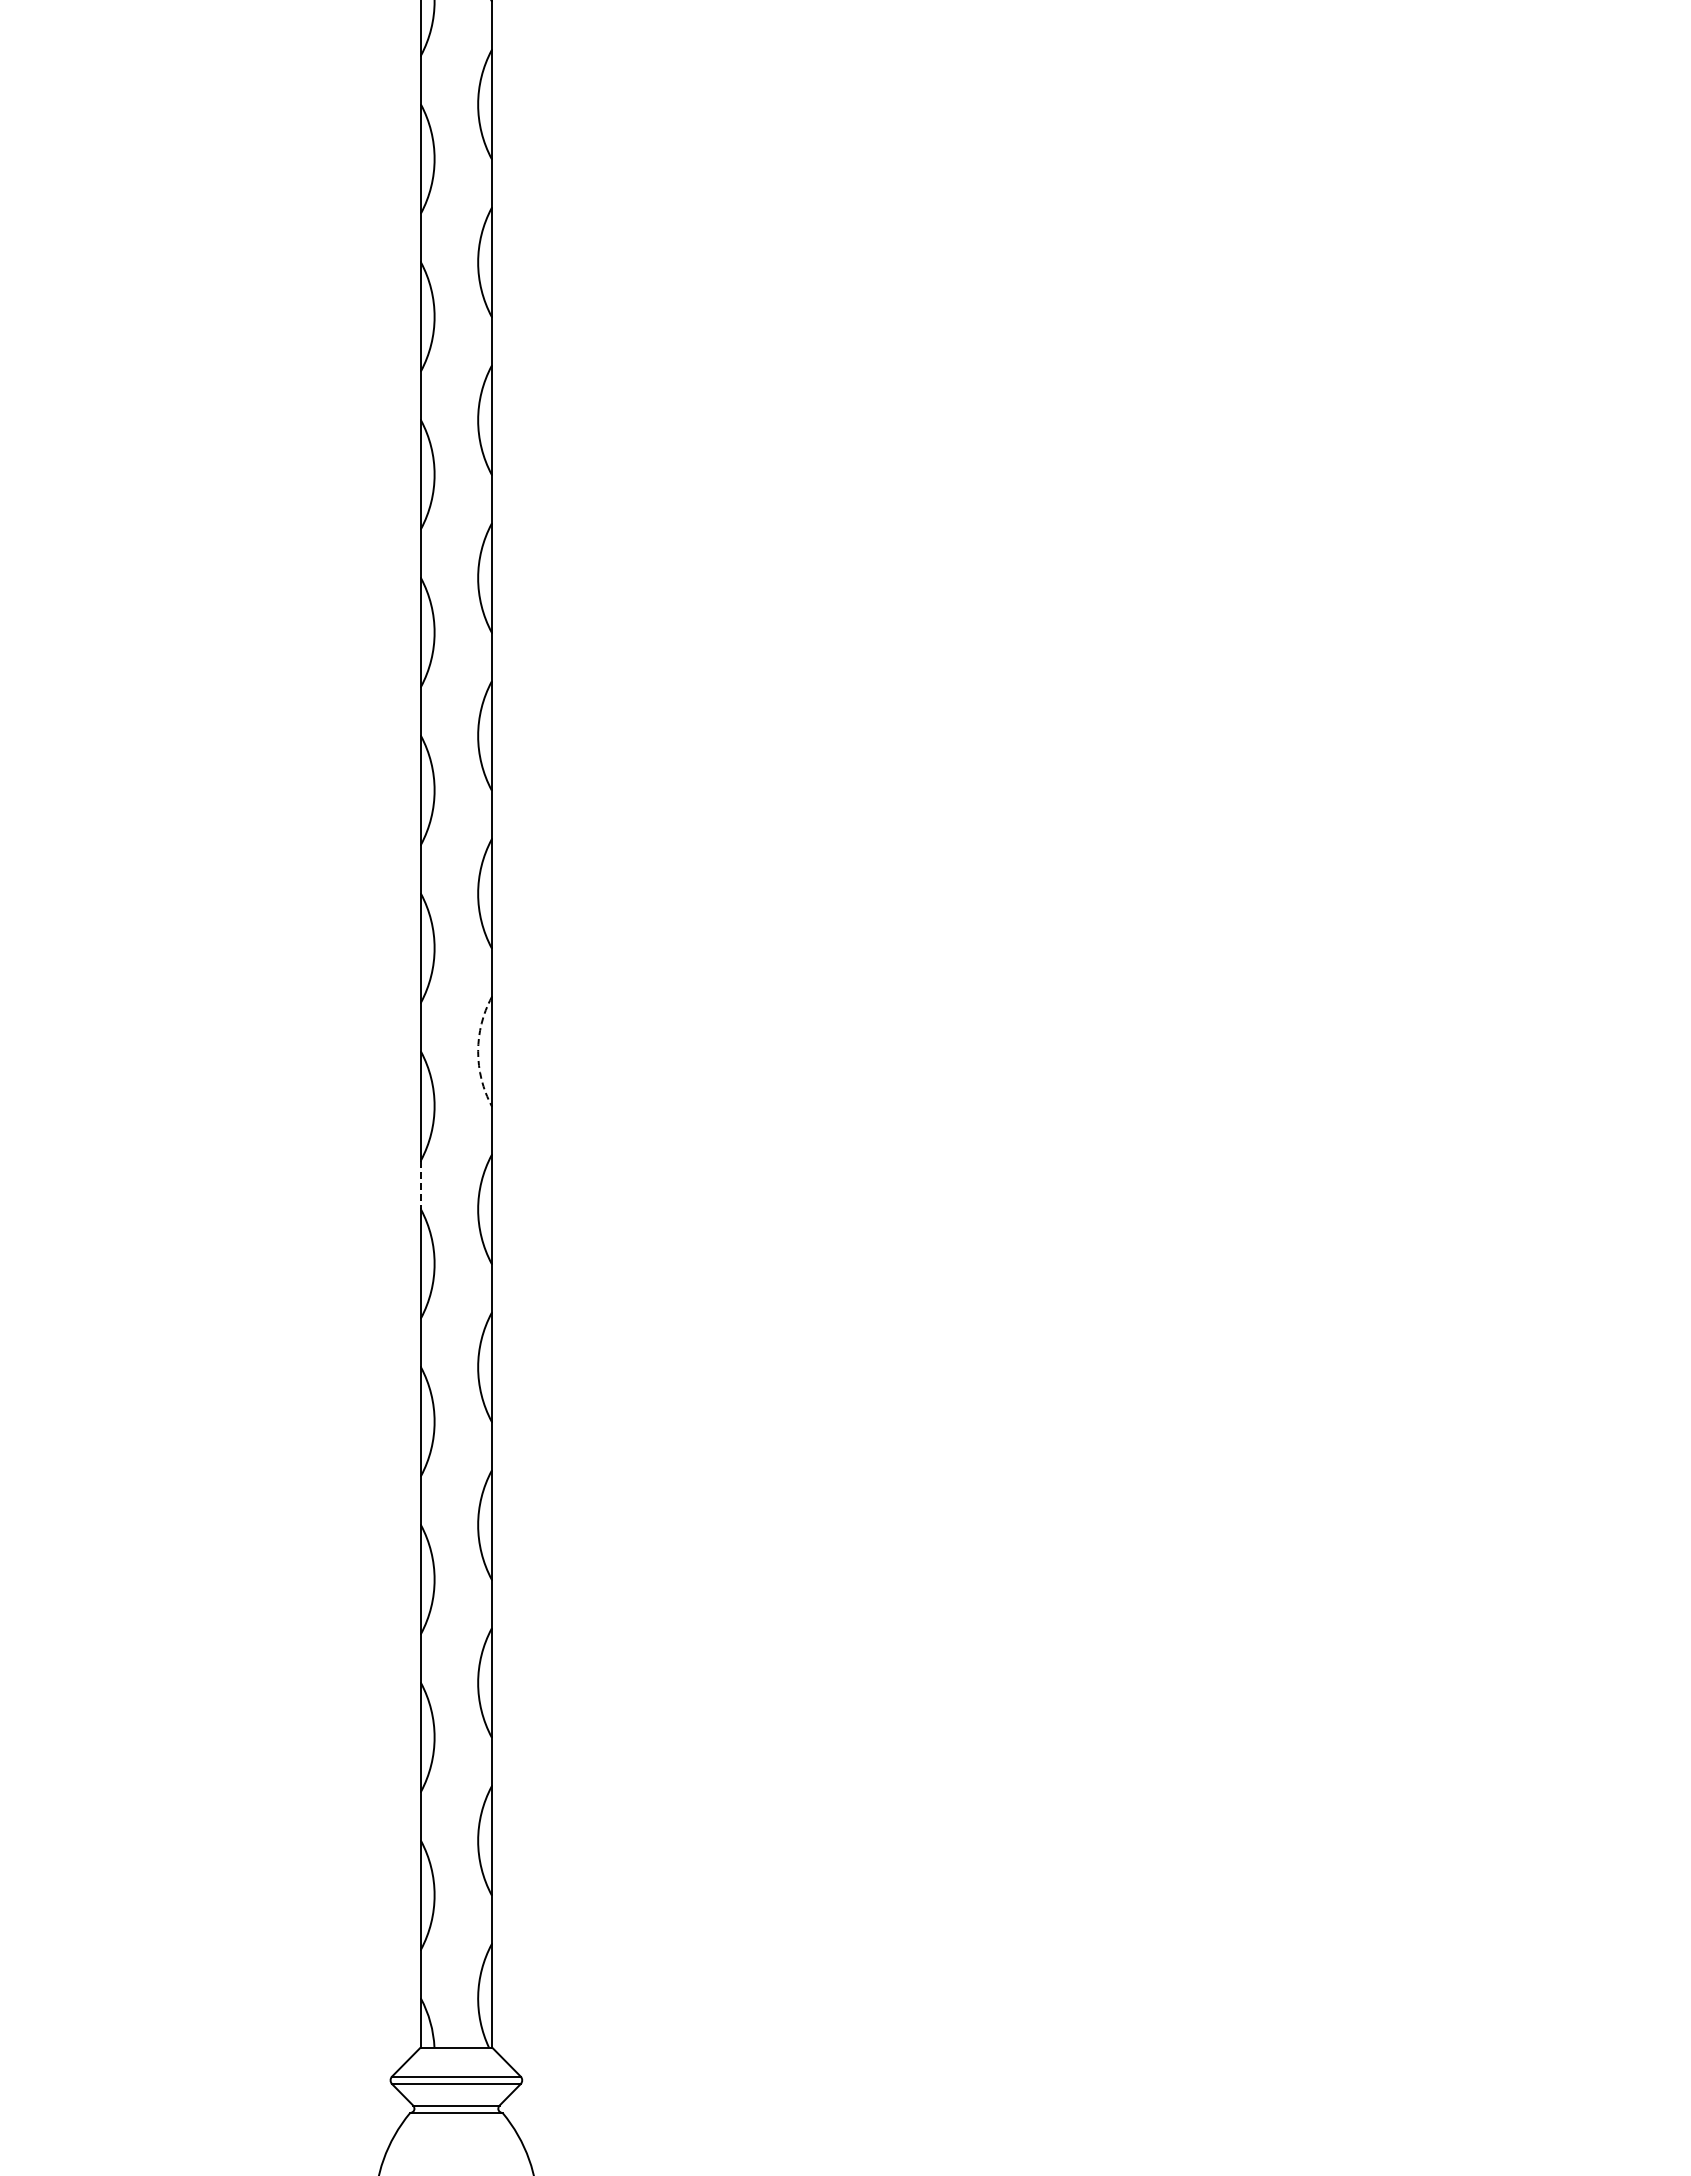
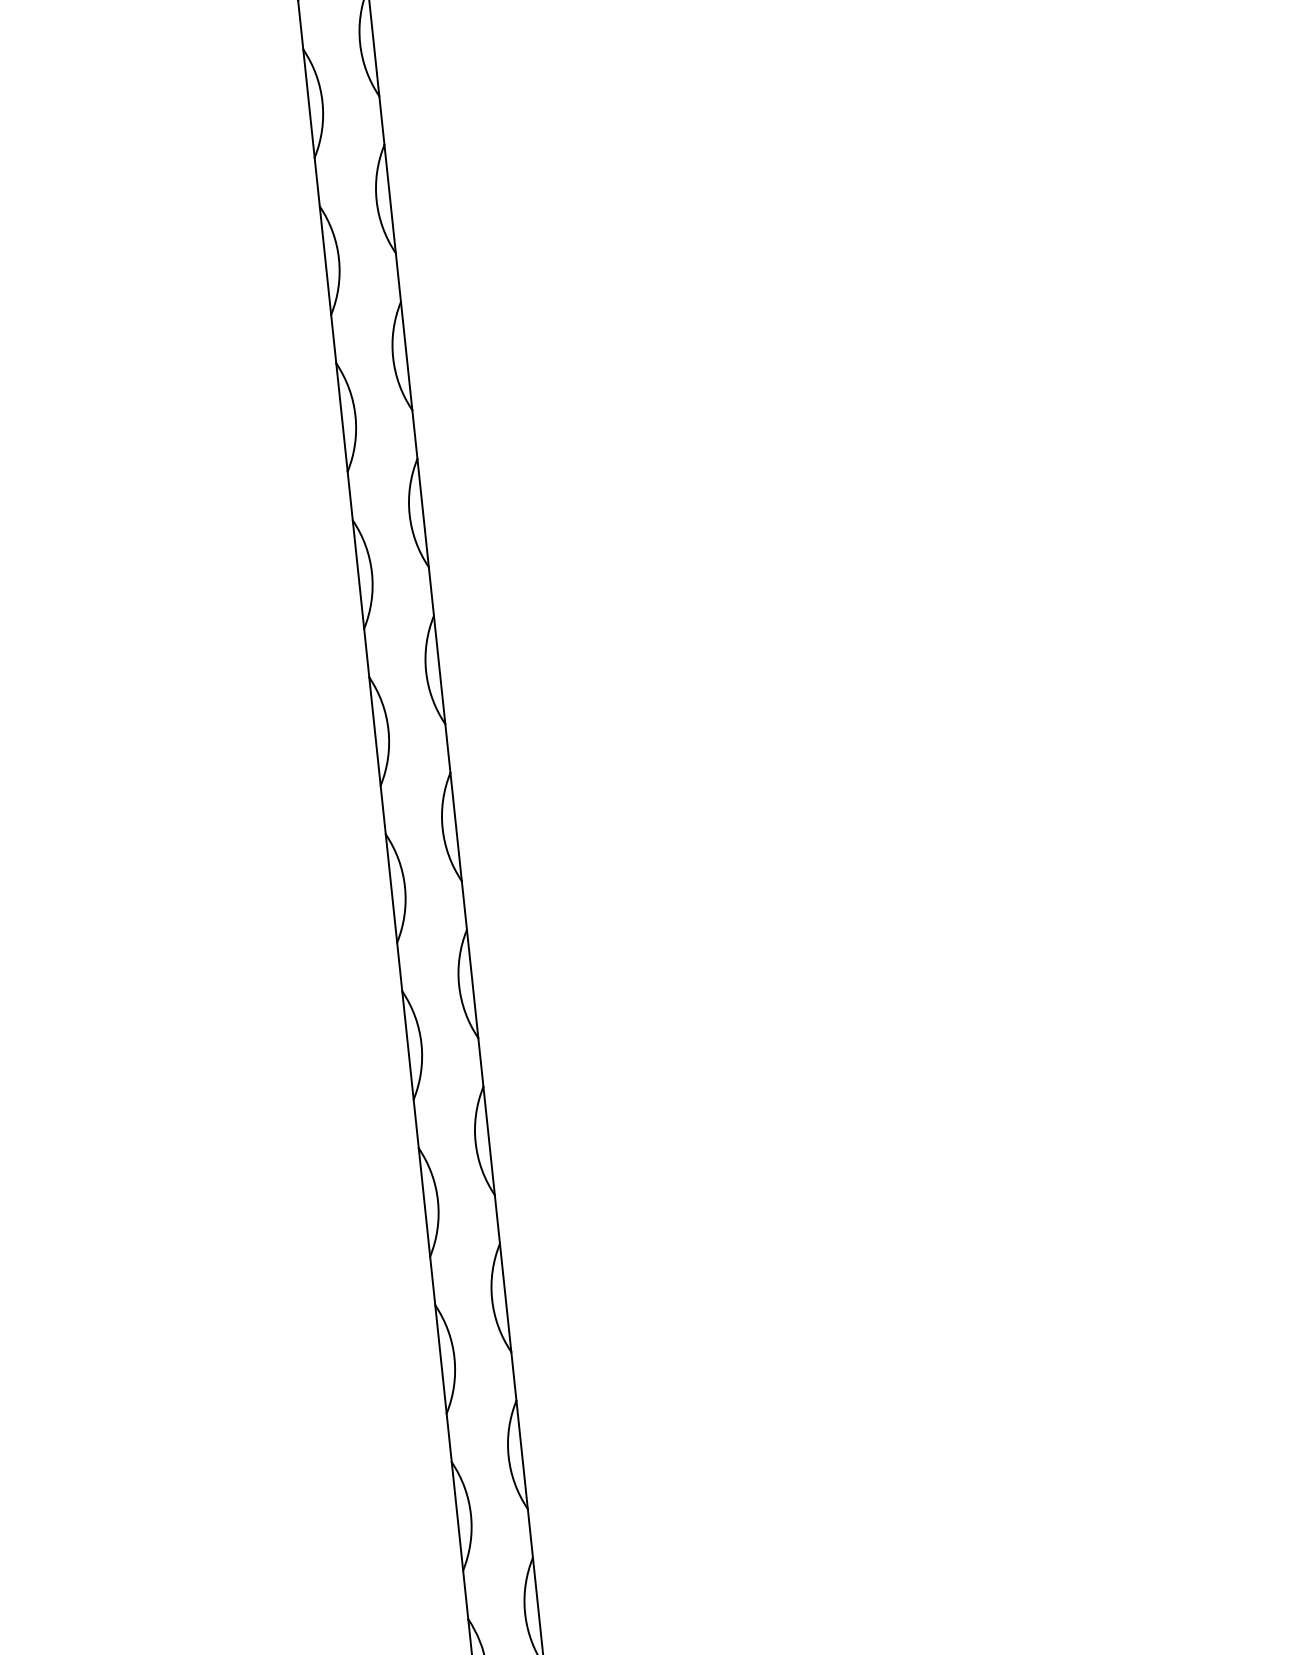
arc: (478, 1051) -> (426, 671), dashed -> solid
line: (421, 1185) -> (383, 810), dashed -> solid

